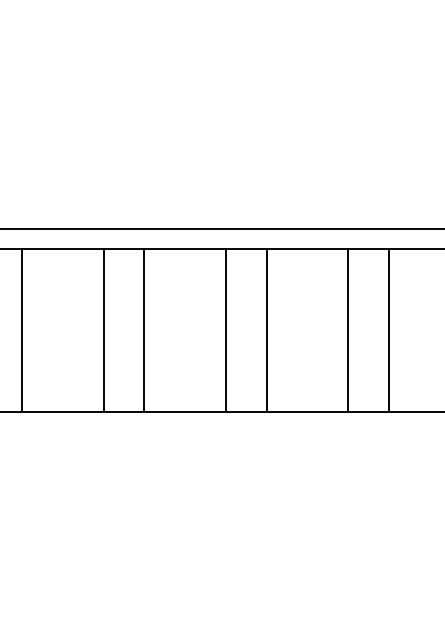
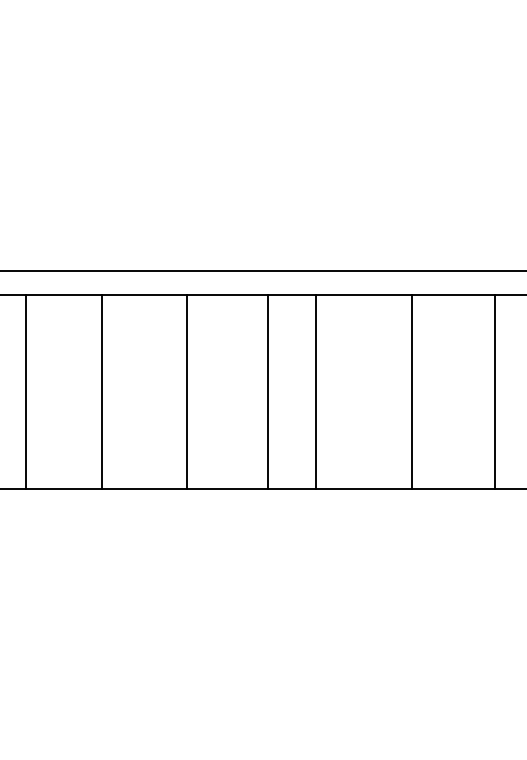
line: (103, 330) -> (101, 391), moved
line: (144, 330) -> (186, 391), moved
line: (388, 330) -> (494, 391), moved

